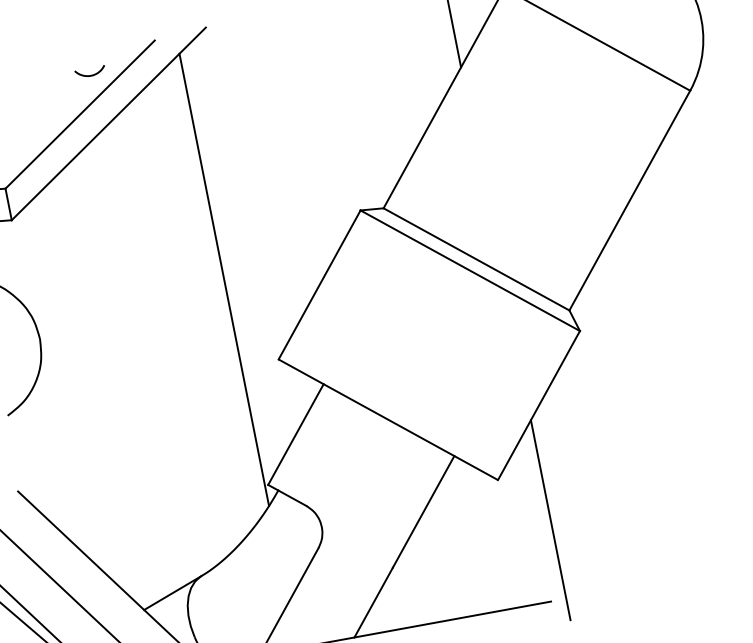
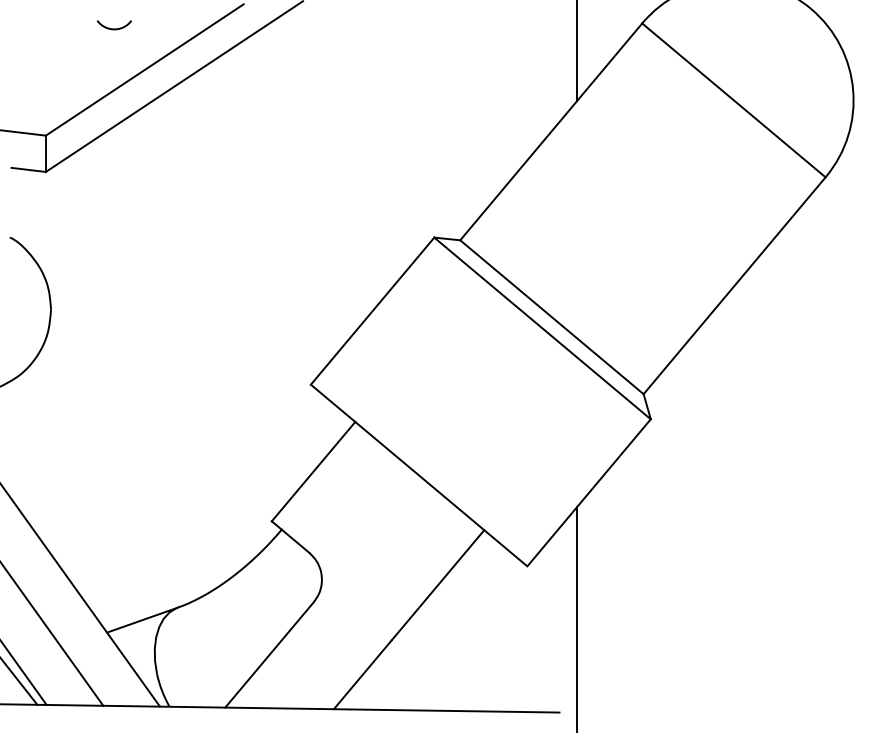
curve: (90, 75) -> (113, 28), moved
line: (224, 279) -> (268, 284), removed

